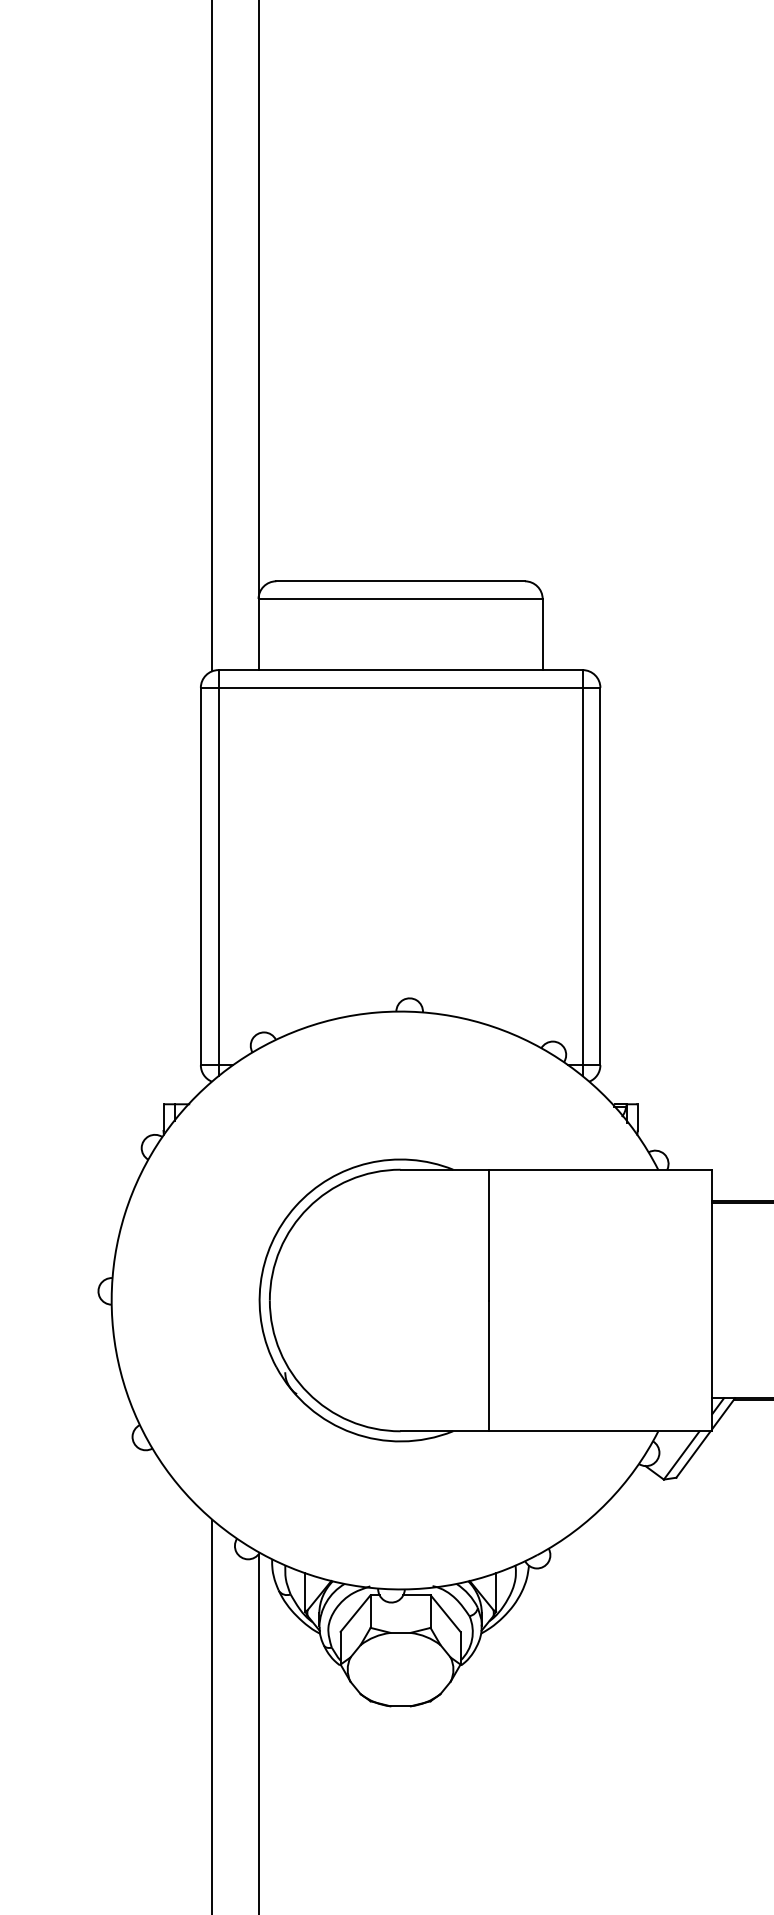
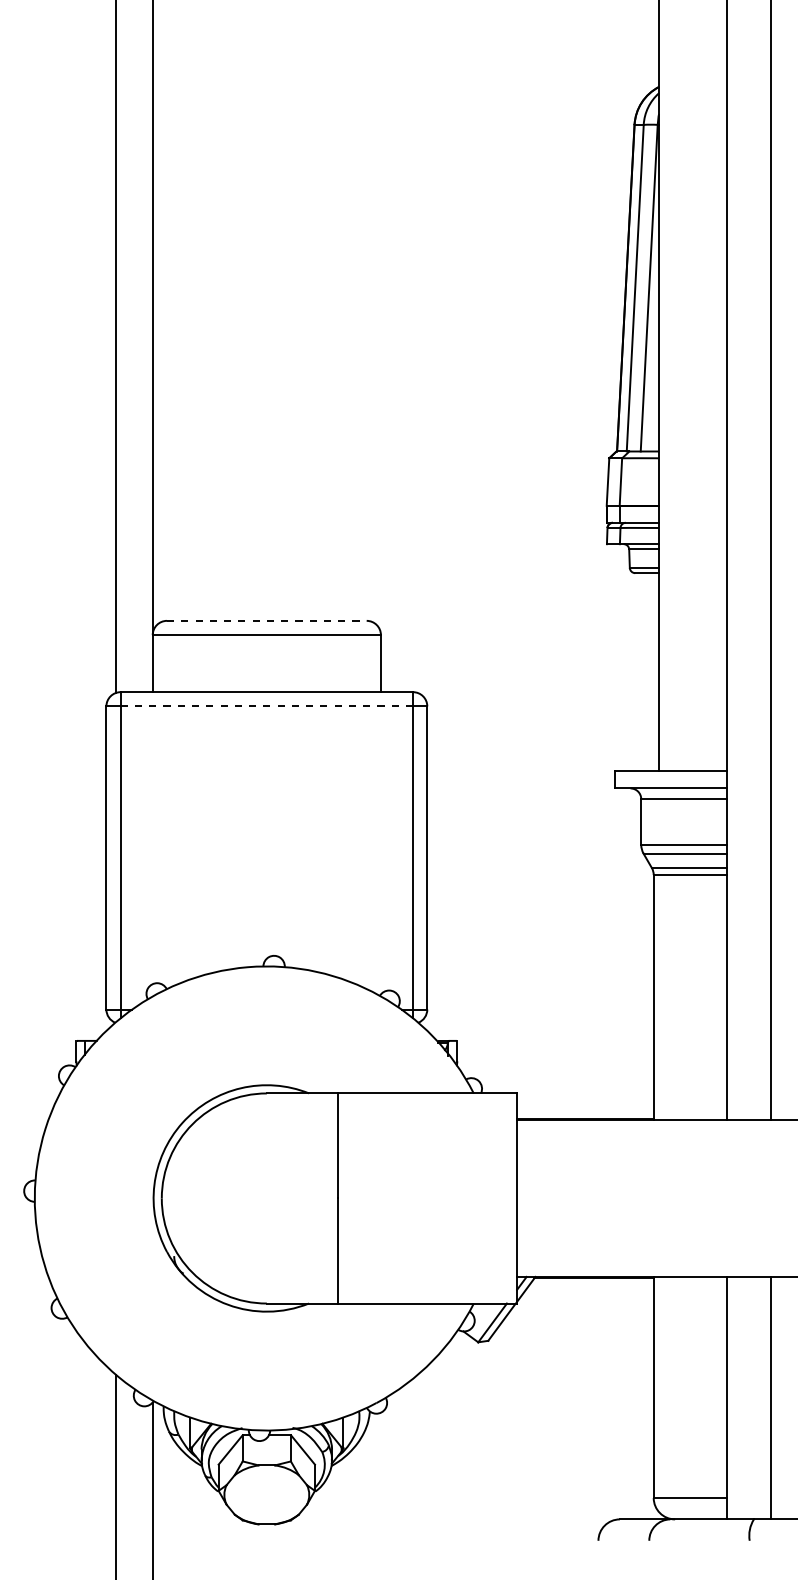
line: (400, 580) -> (266, 620), solid -> dashed
line: (400, 687) -> (266, 706), solid -> dashed

